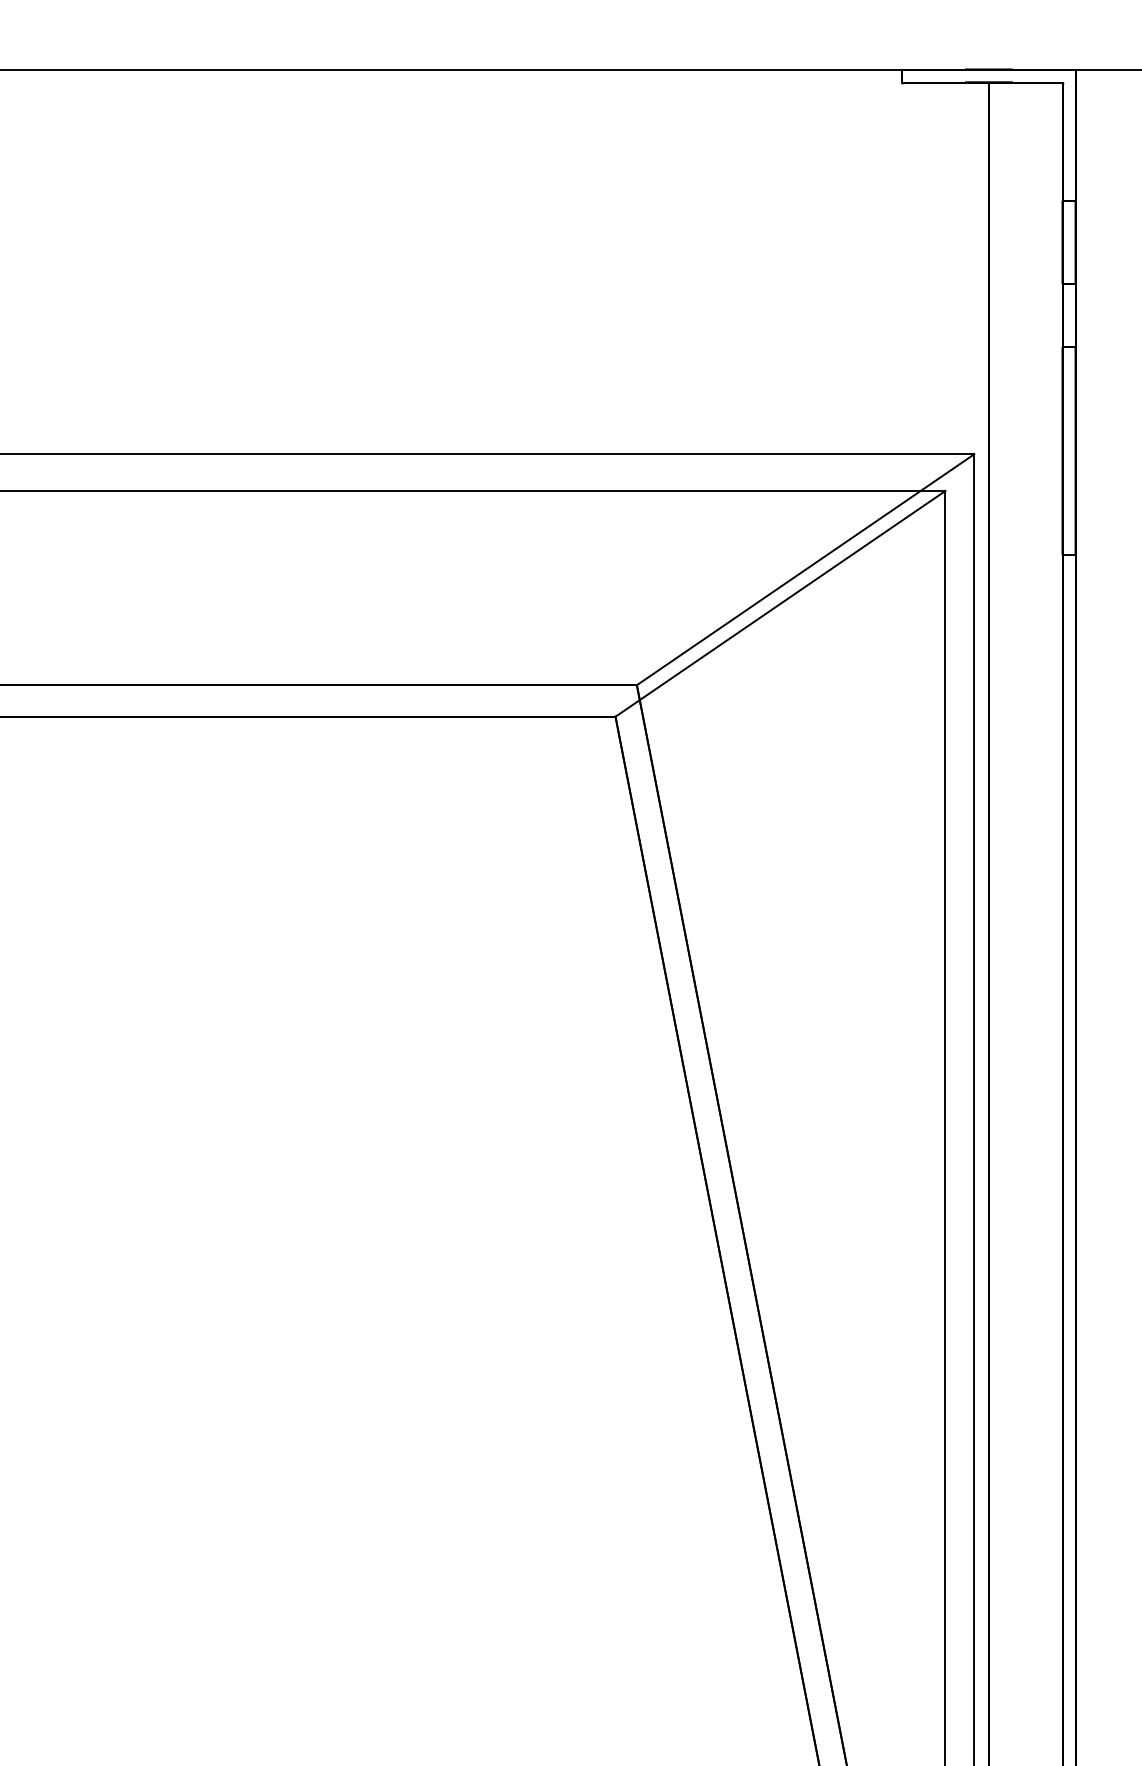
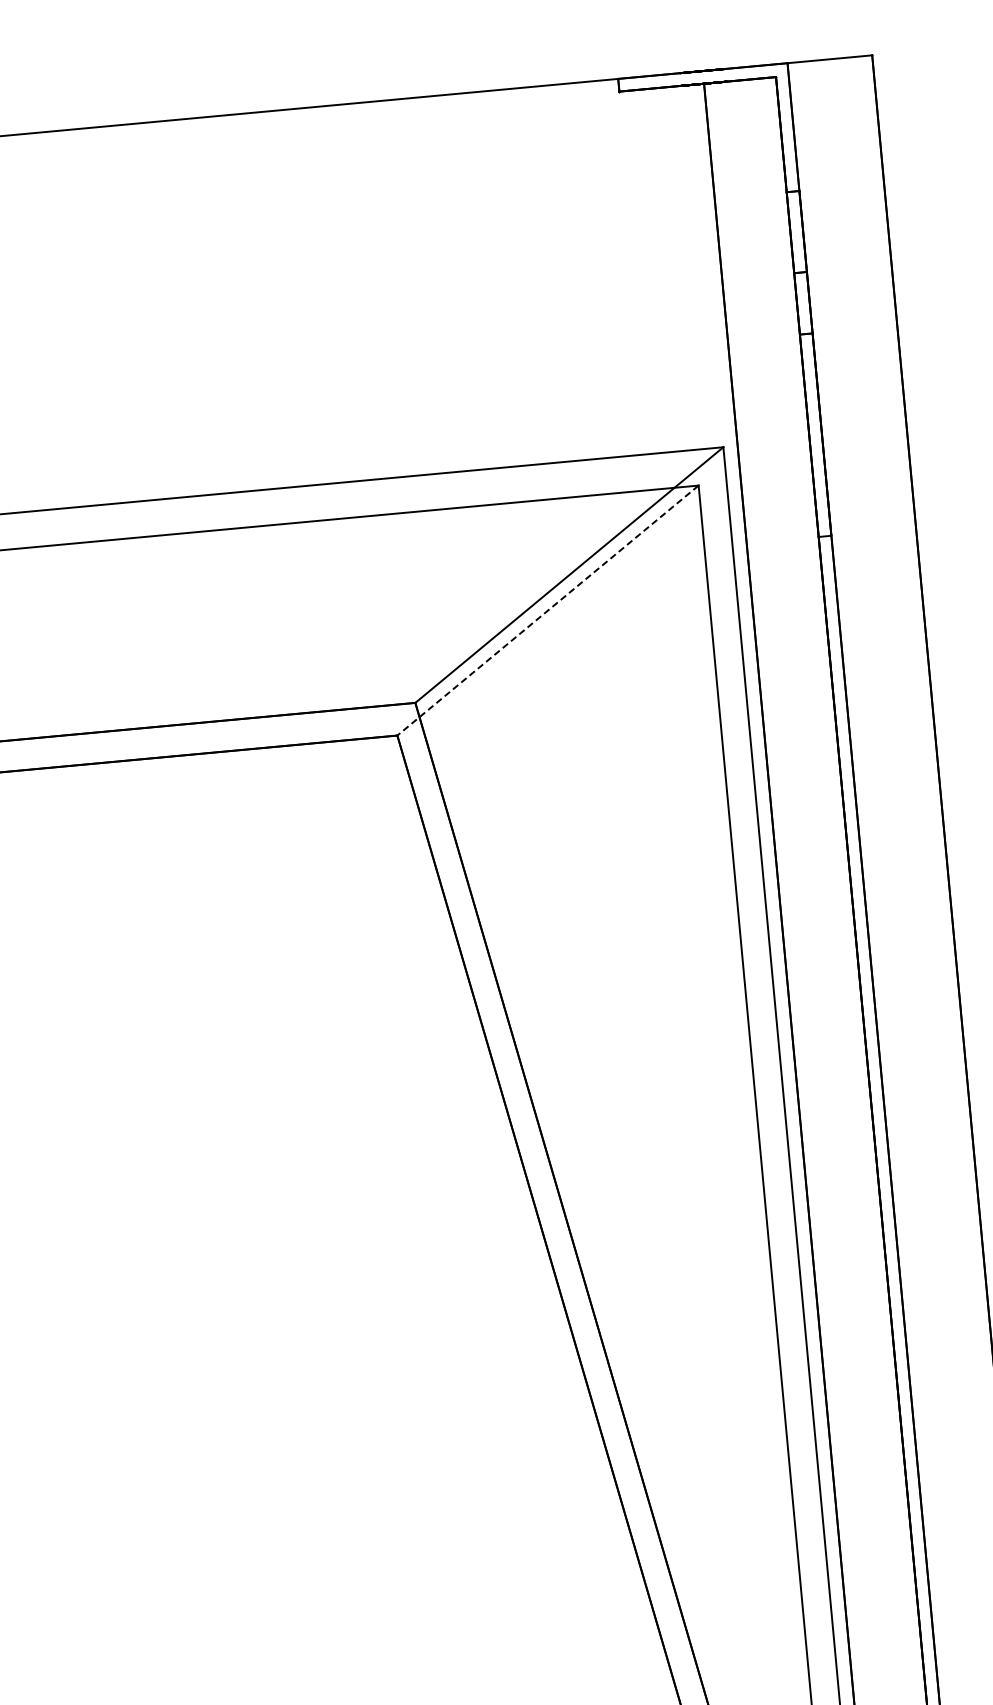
line: (780, 603) -> (547, 610), solid -> dashed

